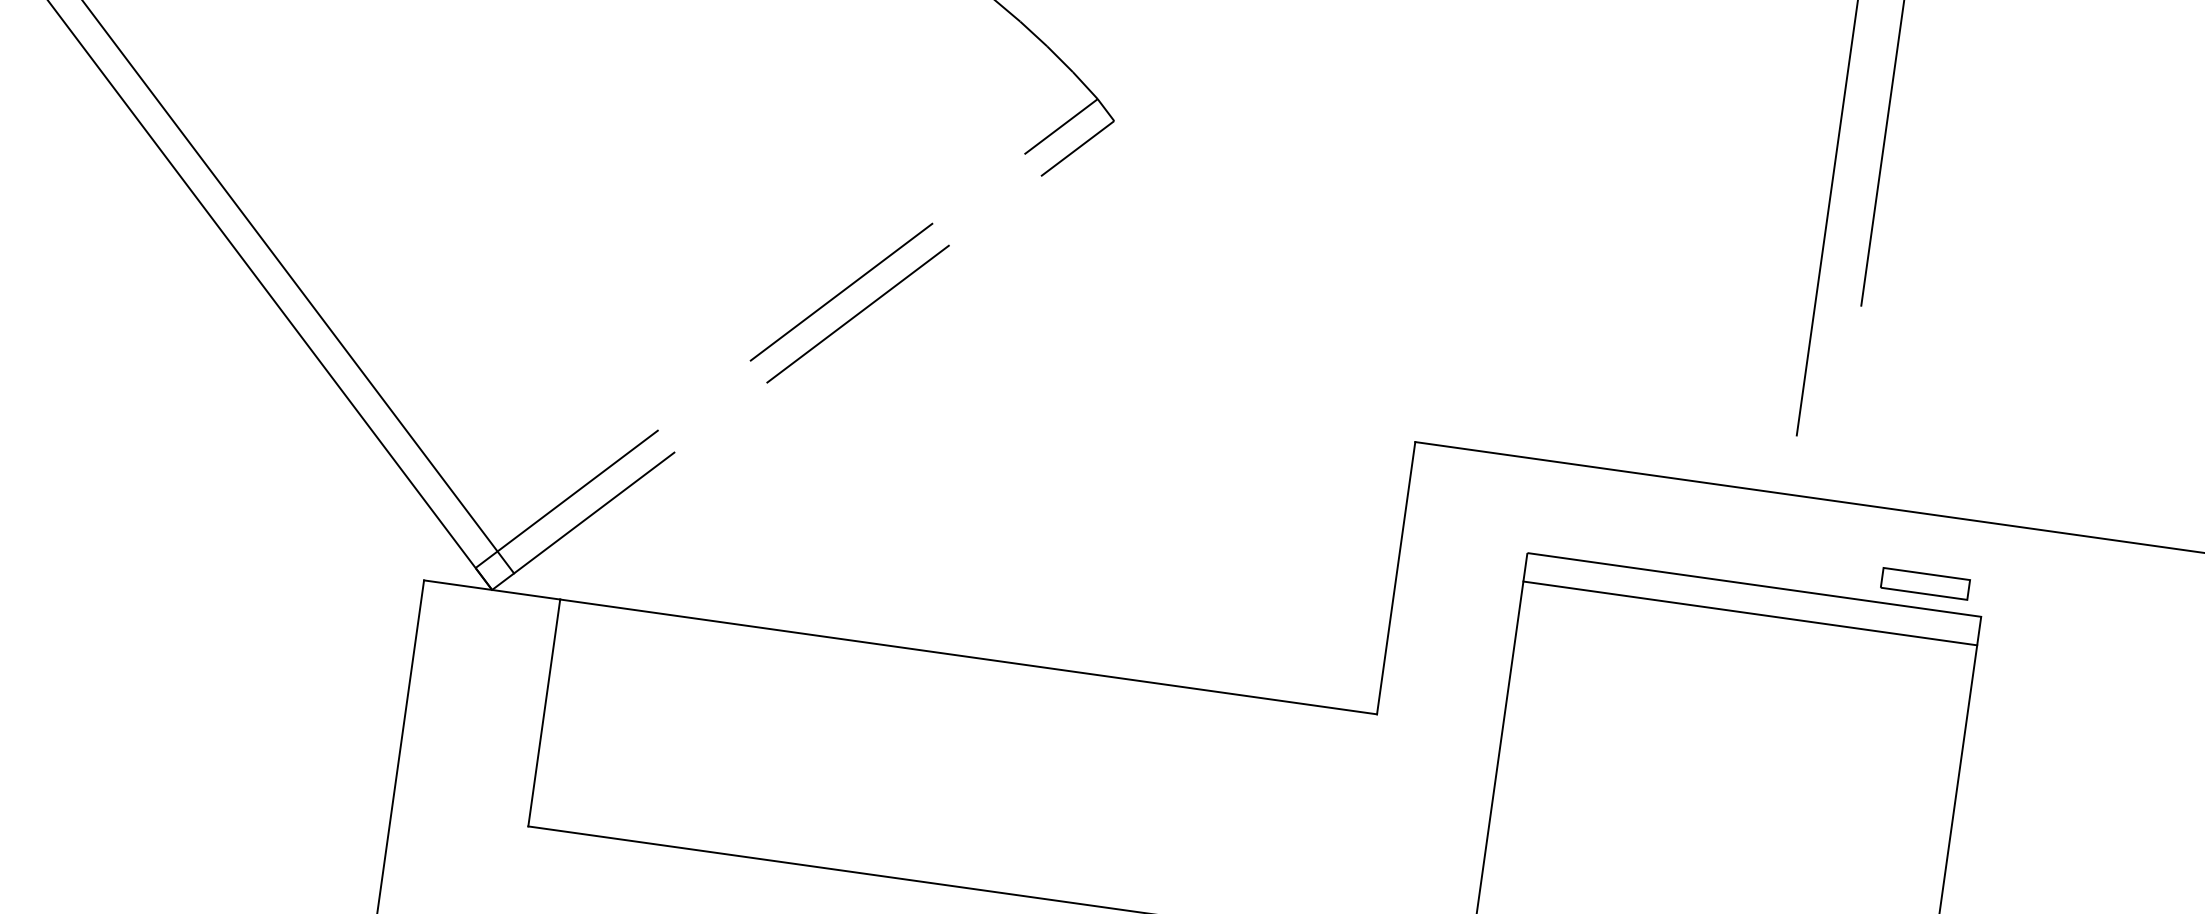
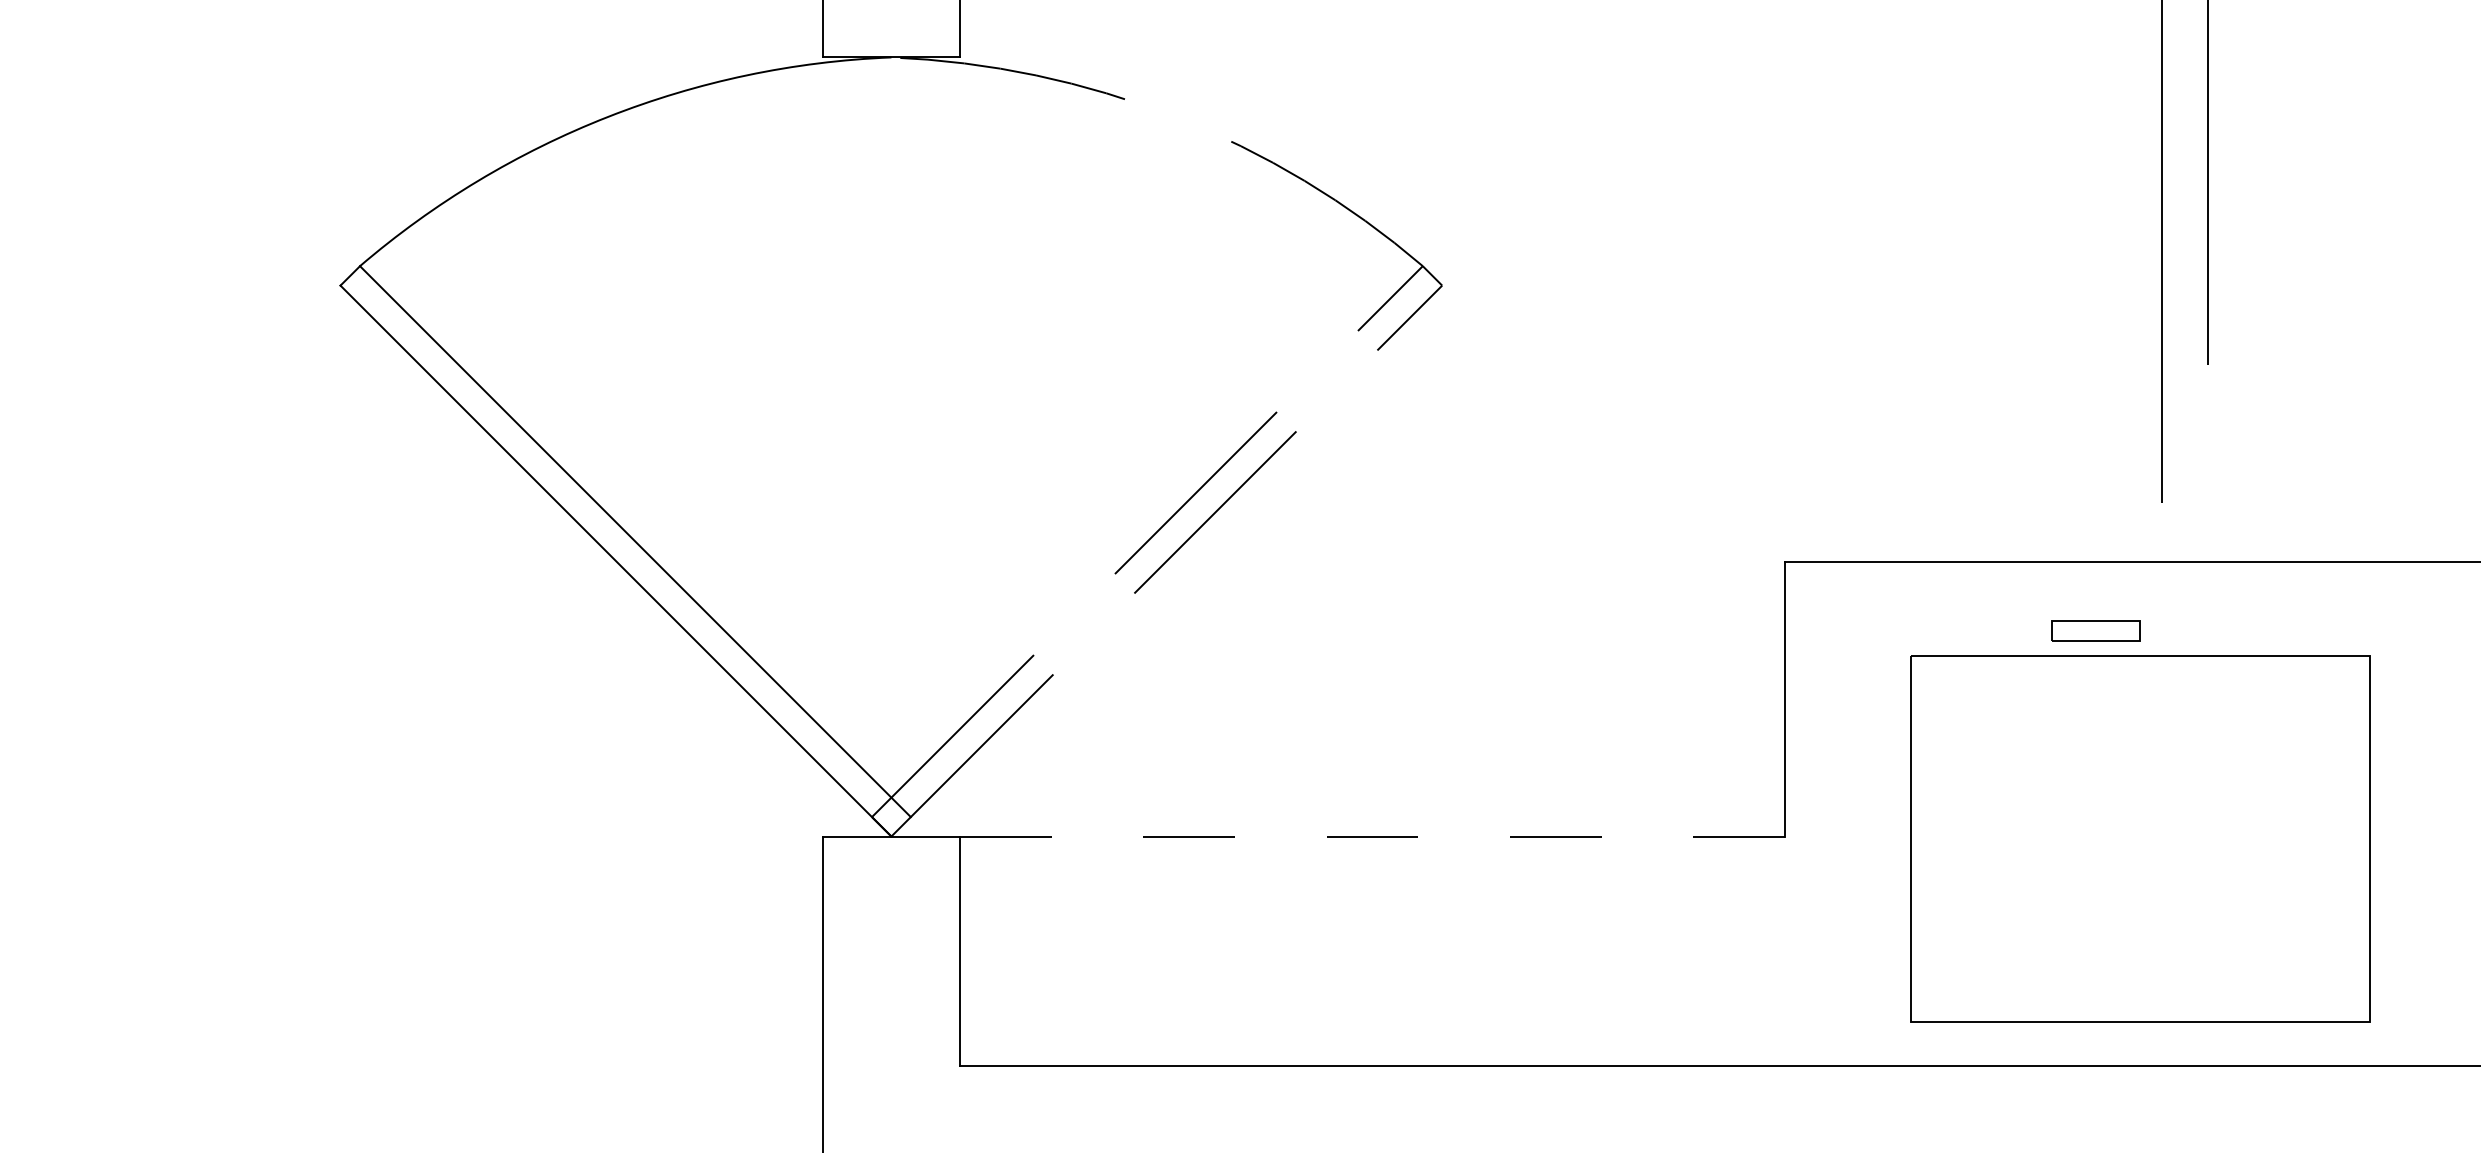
part: (1925, 583) -> (2095, 630), moved
line: (1750, 613) -> (2140, 684), removed
line: (969, 657) -> (1373, 836), solid -> dashed

